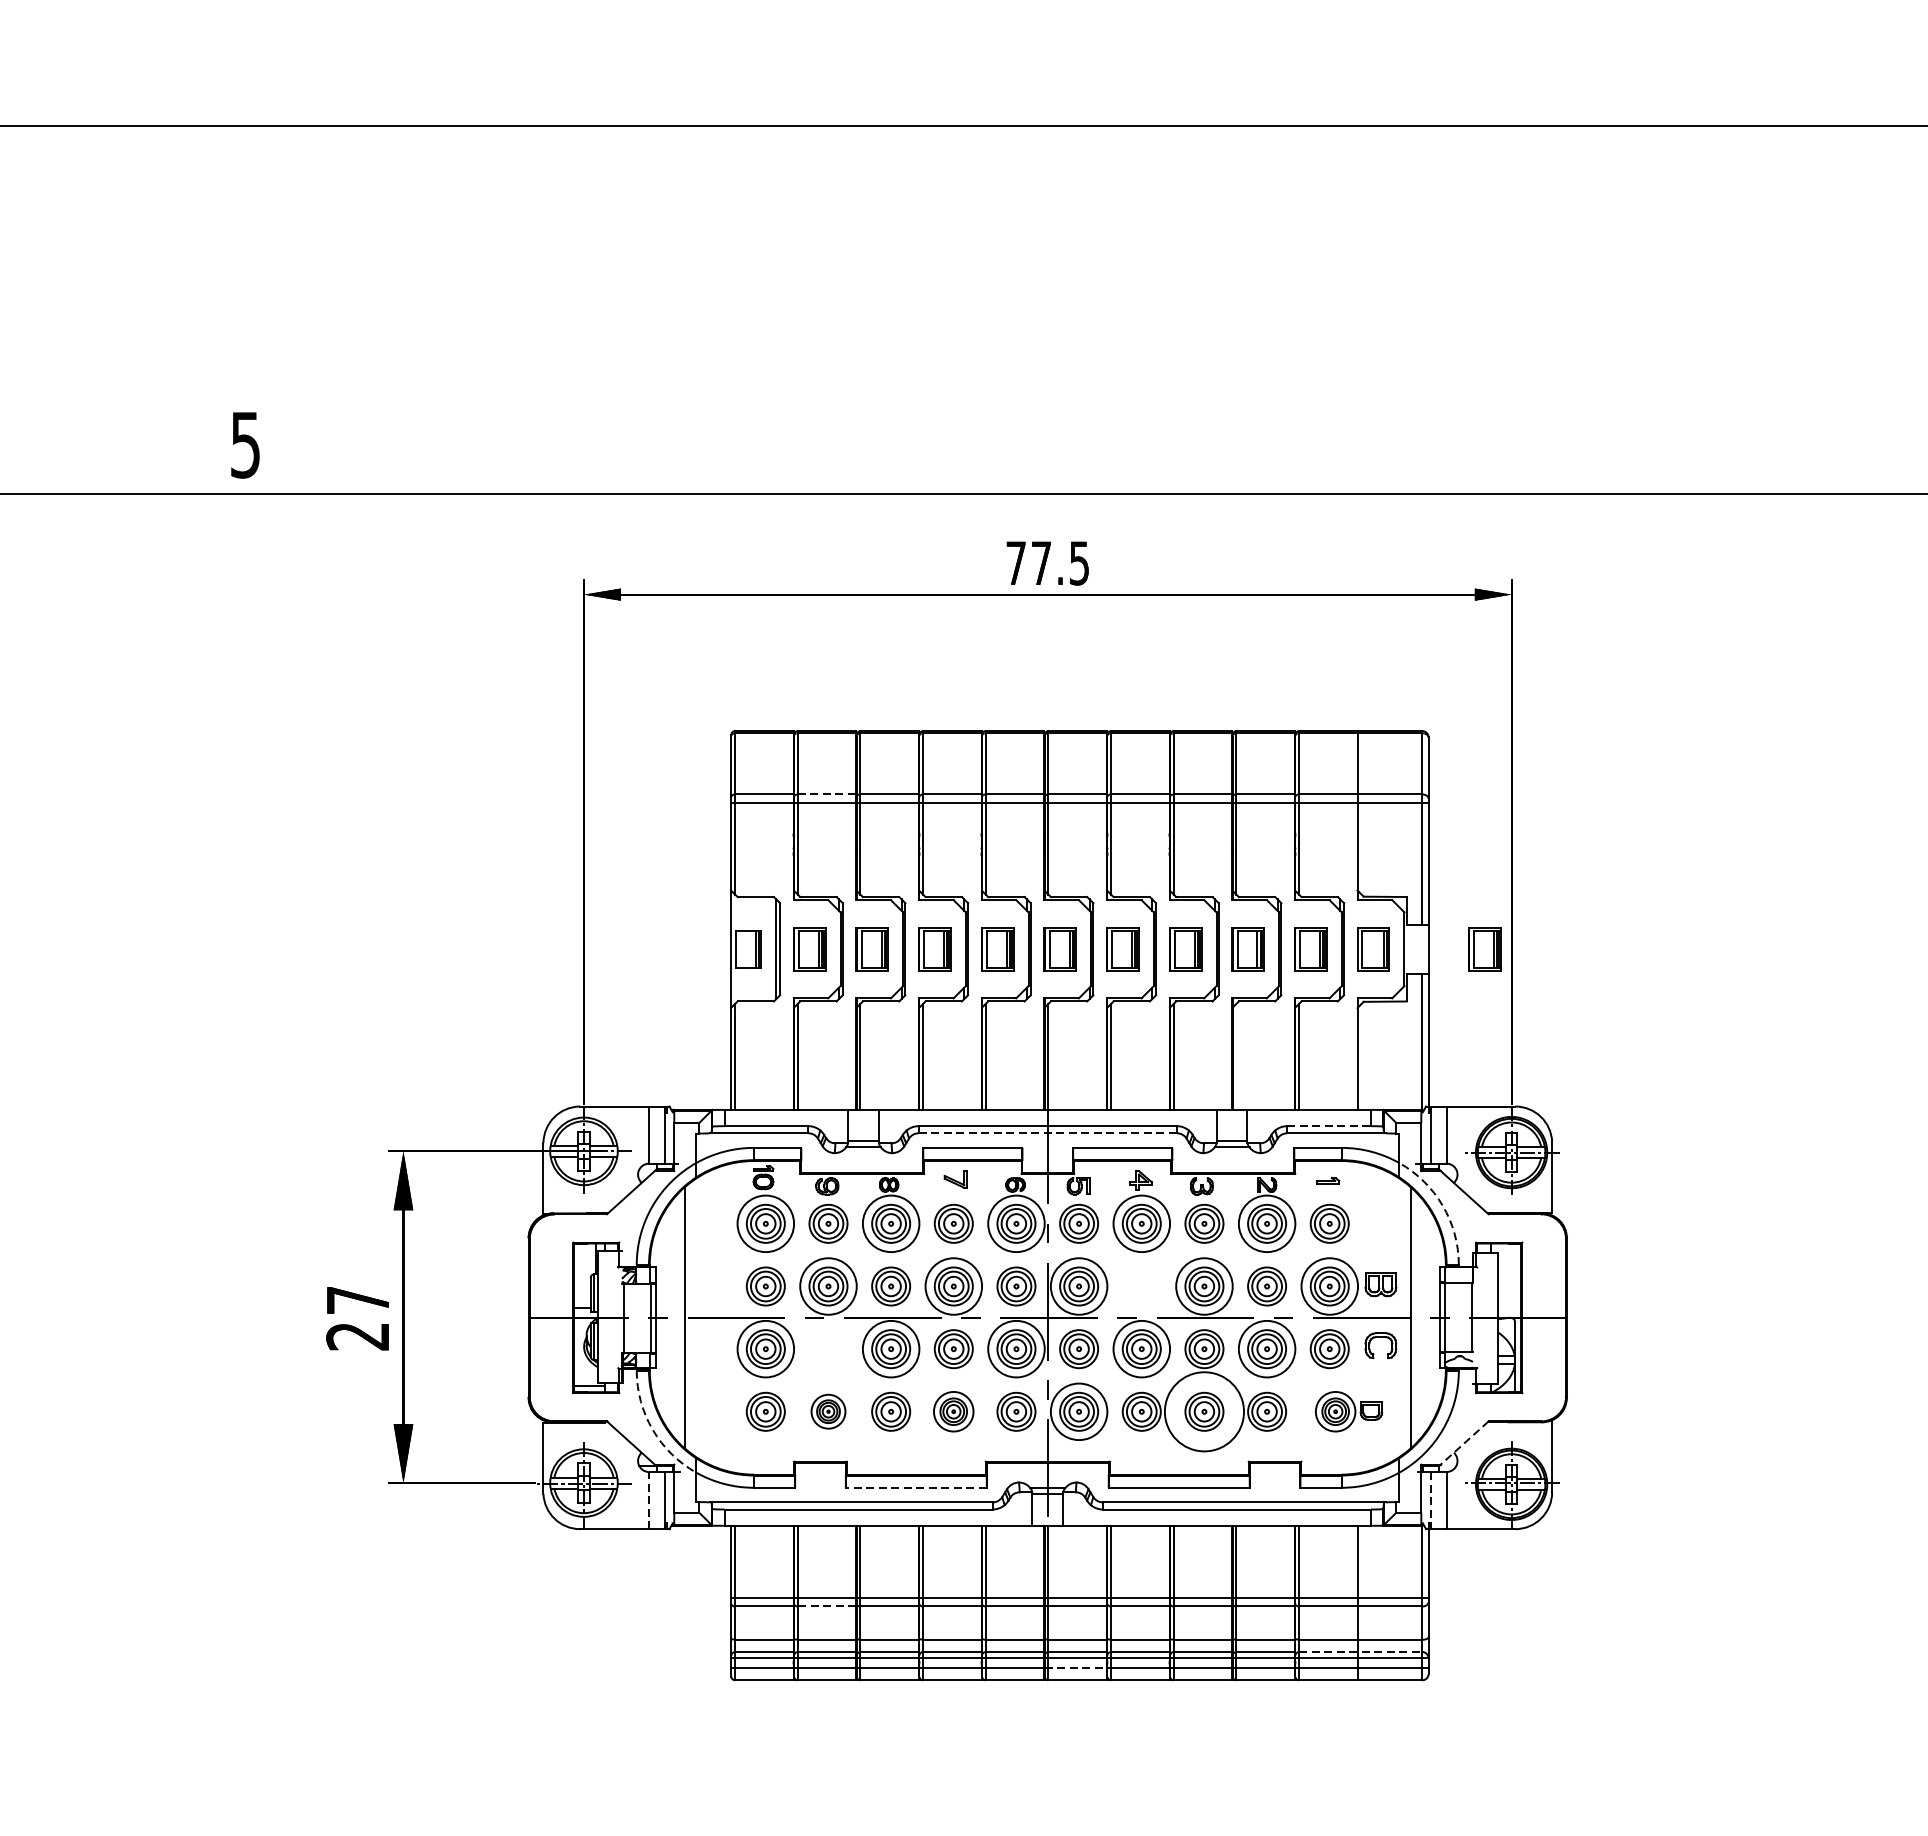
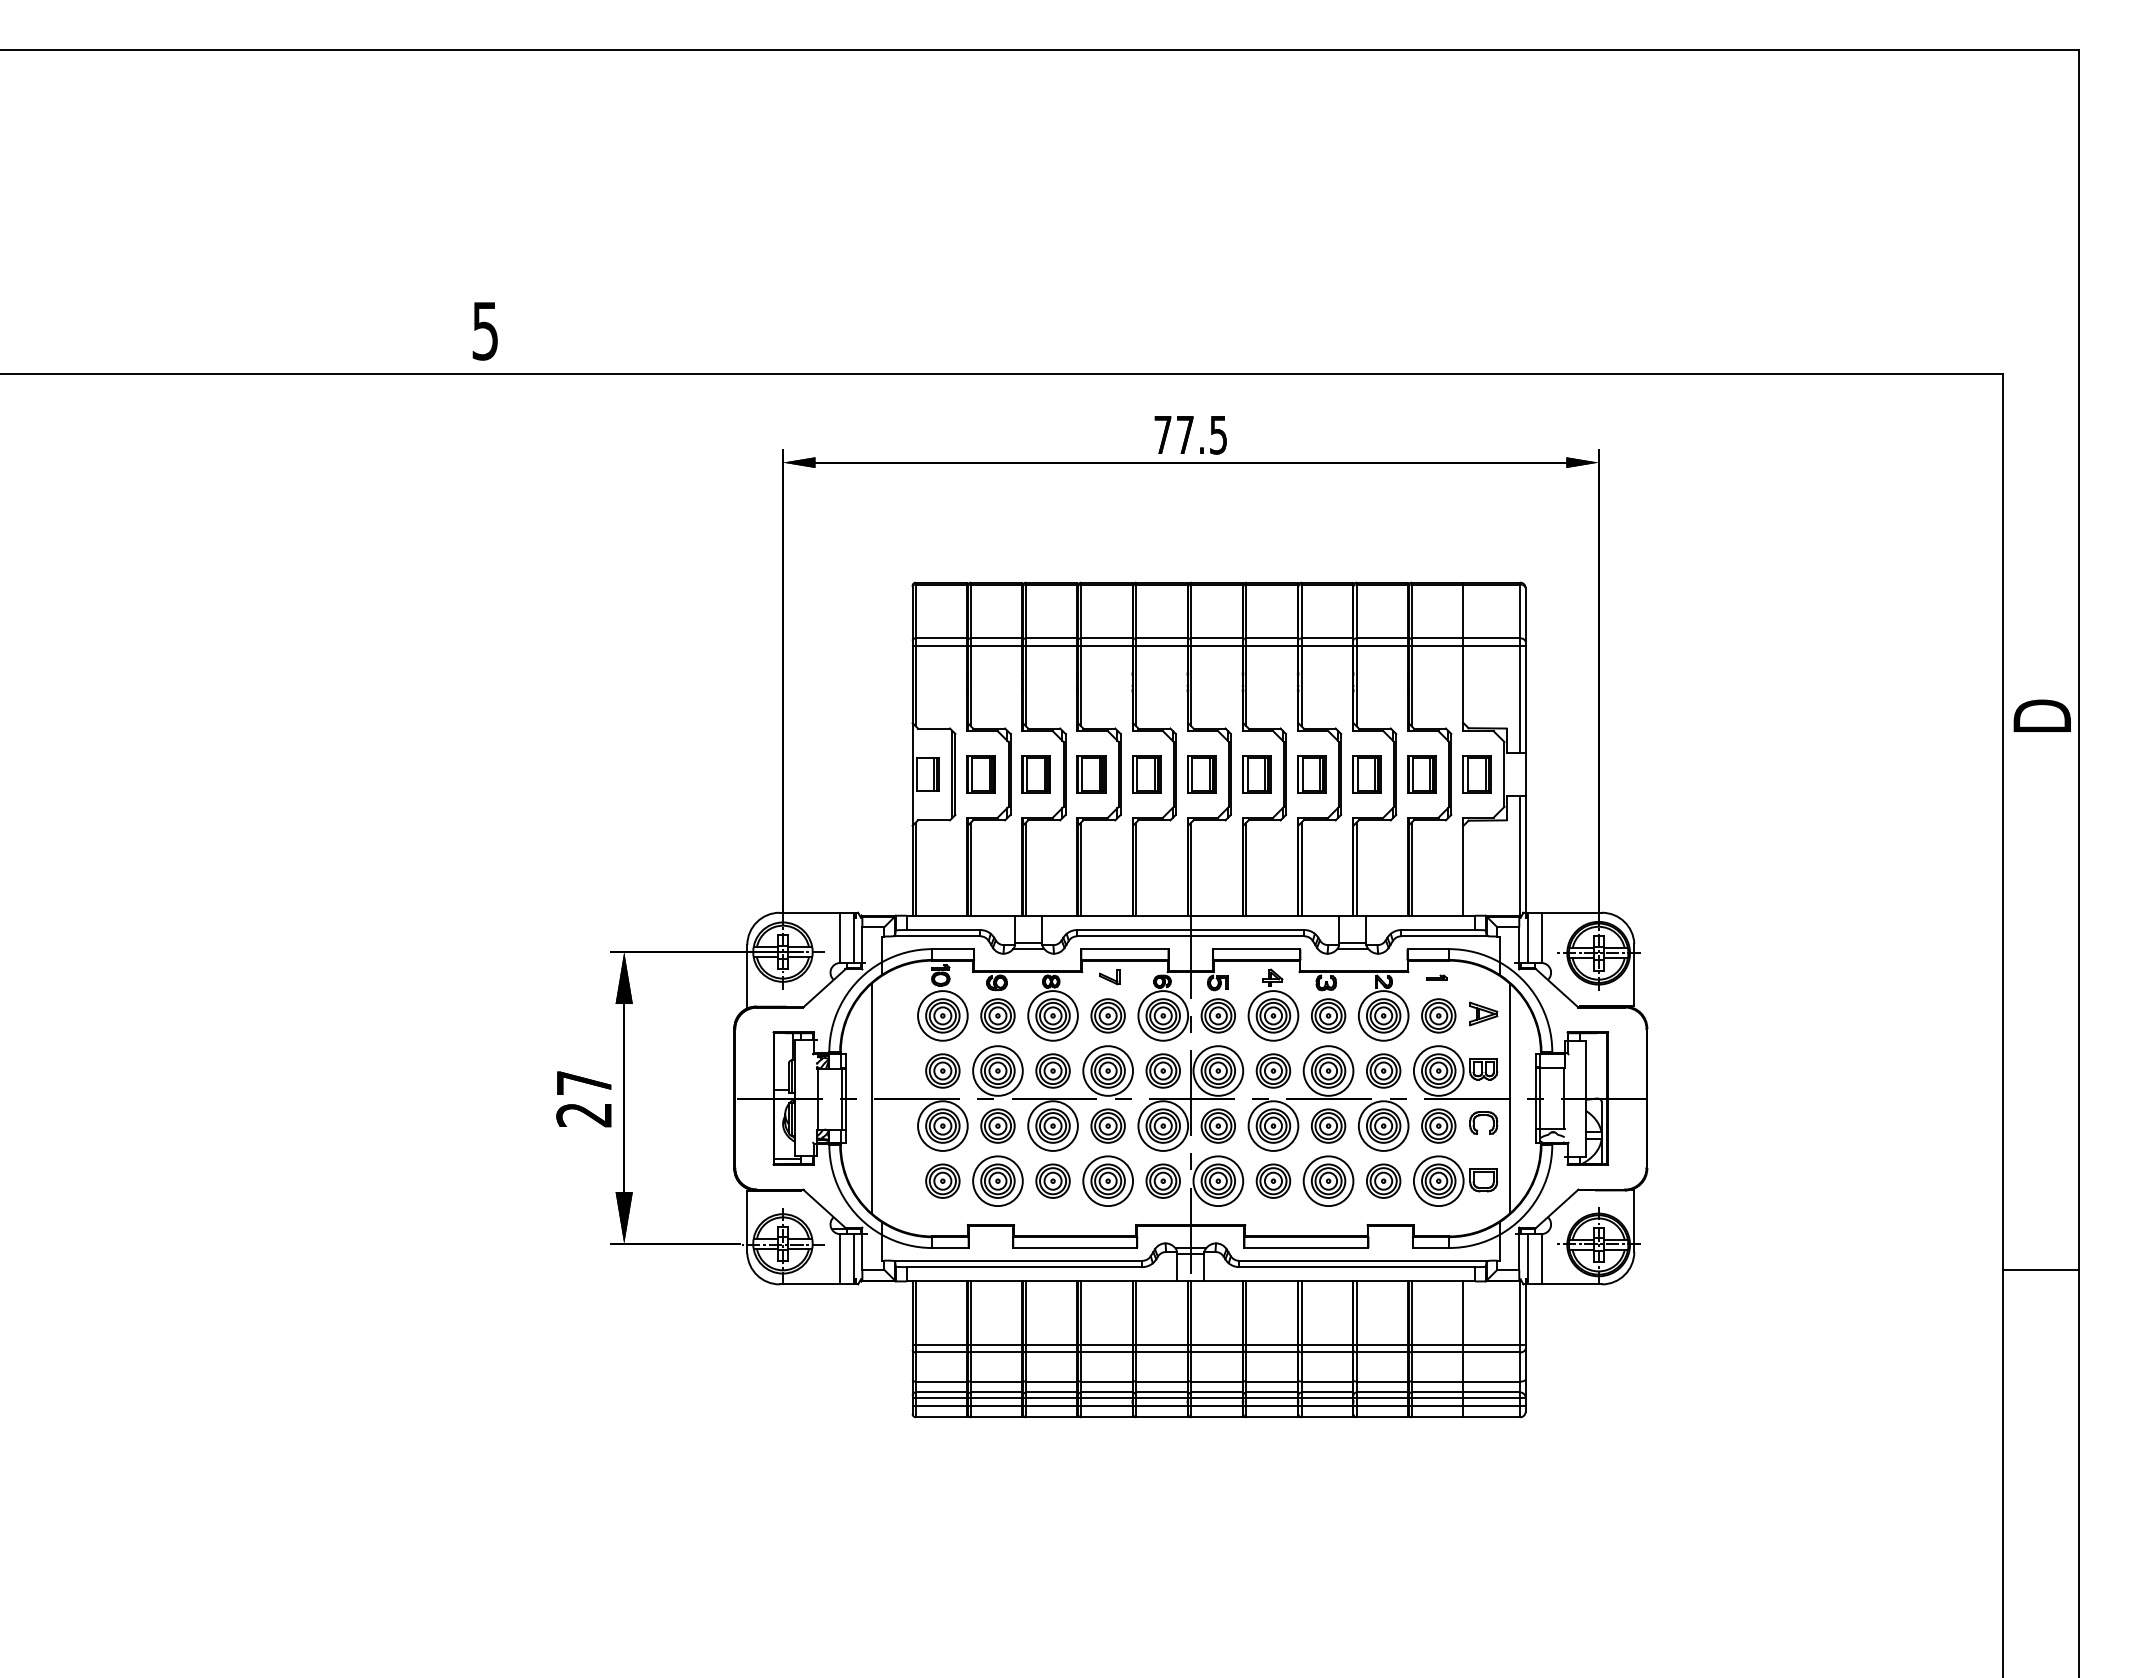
line: (826, 794) -> (996, 638), dashed -> solid
part: (1484, 949) -> (1574, 774), removed
line: (1236, 1056) -> (1356, 868), added
line: (1329, 1126) -> (1438, 930), dashed -> solid
line: (1047, 1133) -> (1190, 936), dashed -> solid
arc: (1443, 1206) -> (1538, 1000), dashed -> solid
part: (1380, 1221) -> (1483, 1013), added
part: (1141, 1285) -> (1273, 1070), added
part: (827, 1348) -> (997, 1125), added
part: (827, 1411) -> (997, 1180), size x1.67
part: (953, 1411) -> (1107, 1180), size x1.43
part: (1348, 1411) -> (1455, 1180), size x1.43
circle: (1204, 1412) -> (1328, 1181), size x0.71
arc: (652, 1430) -> (843, 1197), dashed -> solid
line: (1463, 1443) -> (1556, 1209), dashed -> solid
line: (916, 1488) -> (1075, 1248), dashed -> solid
line: (648, 1499) -> (839, 1258), dashed -> solid
line: (1430, 1500) -> (1527, 1259), dashed -> solid
line: (826, 1606) -> (996, 1352), dashed -> solid
line: (1361, 1652) -> (1466, 1392), dashed -> solid
line: (1075, 1668) -> (1215, 1406), dashed -> solid

